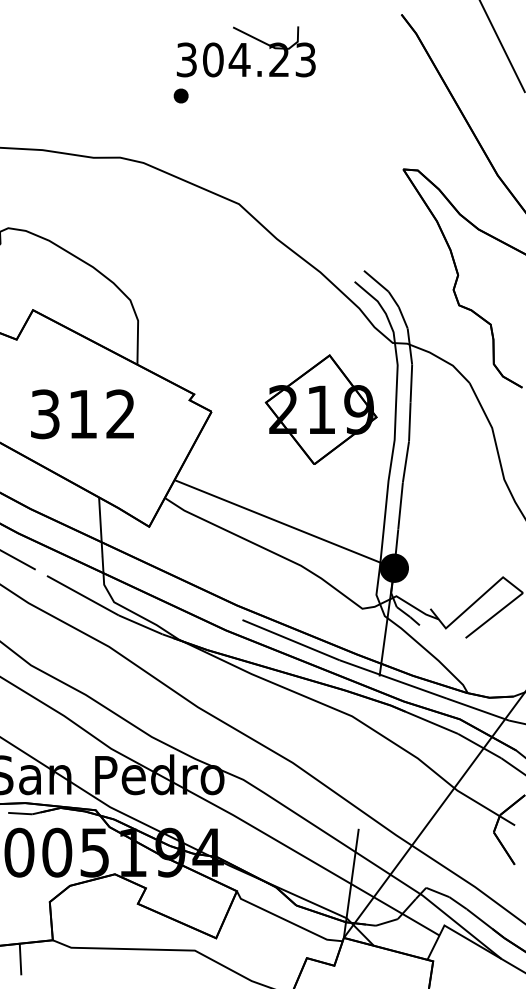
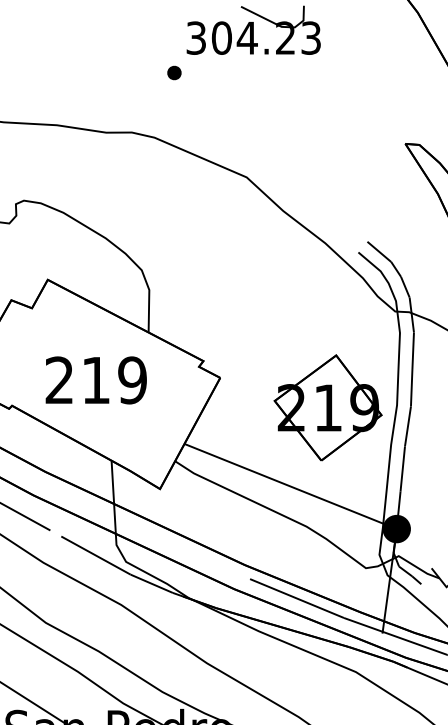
part: (180, 95) -> (173, 72), moved
part: (320, 409) -> (327, 407), moved
text: (83, 414) -> (96, 380), 312 -> 219

